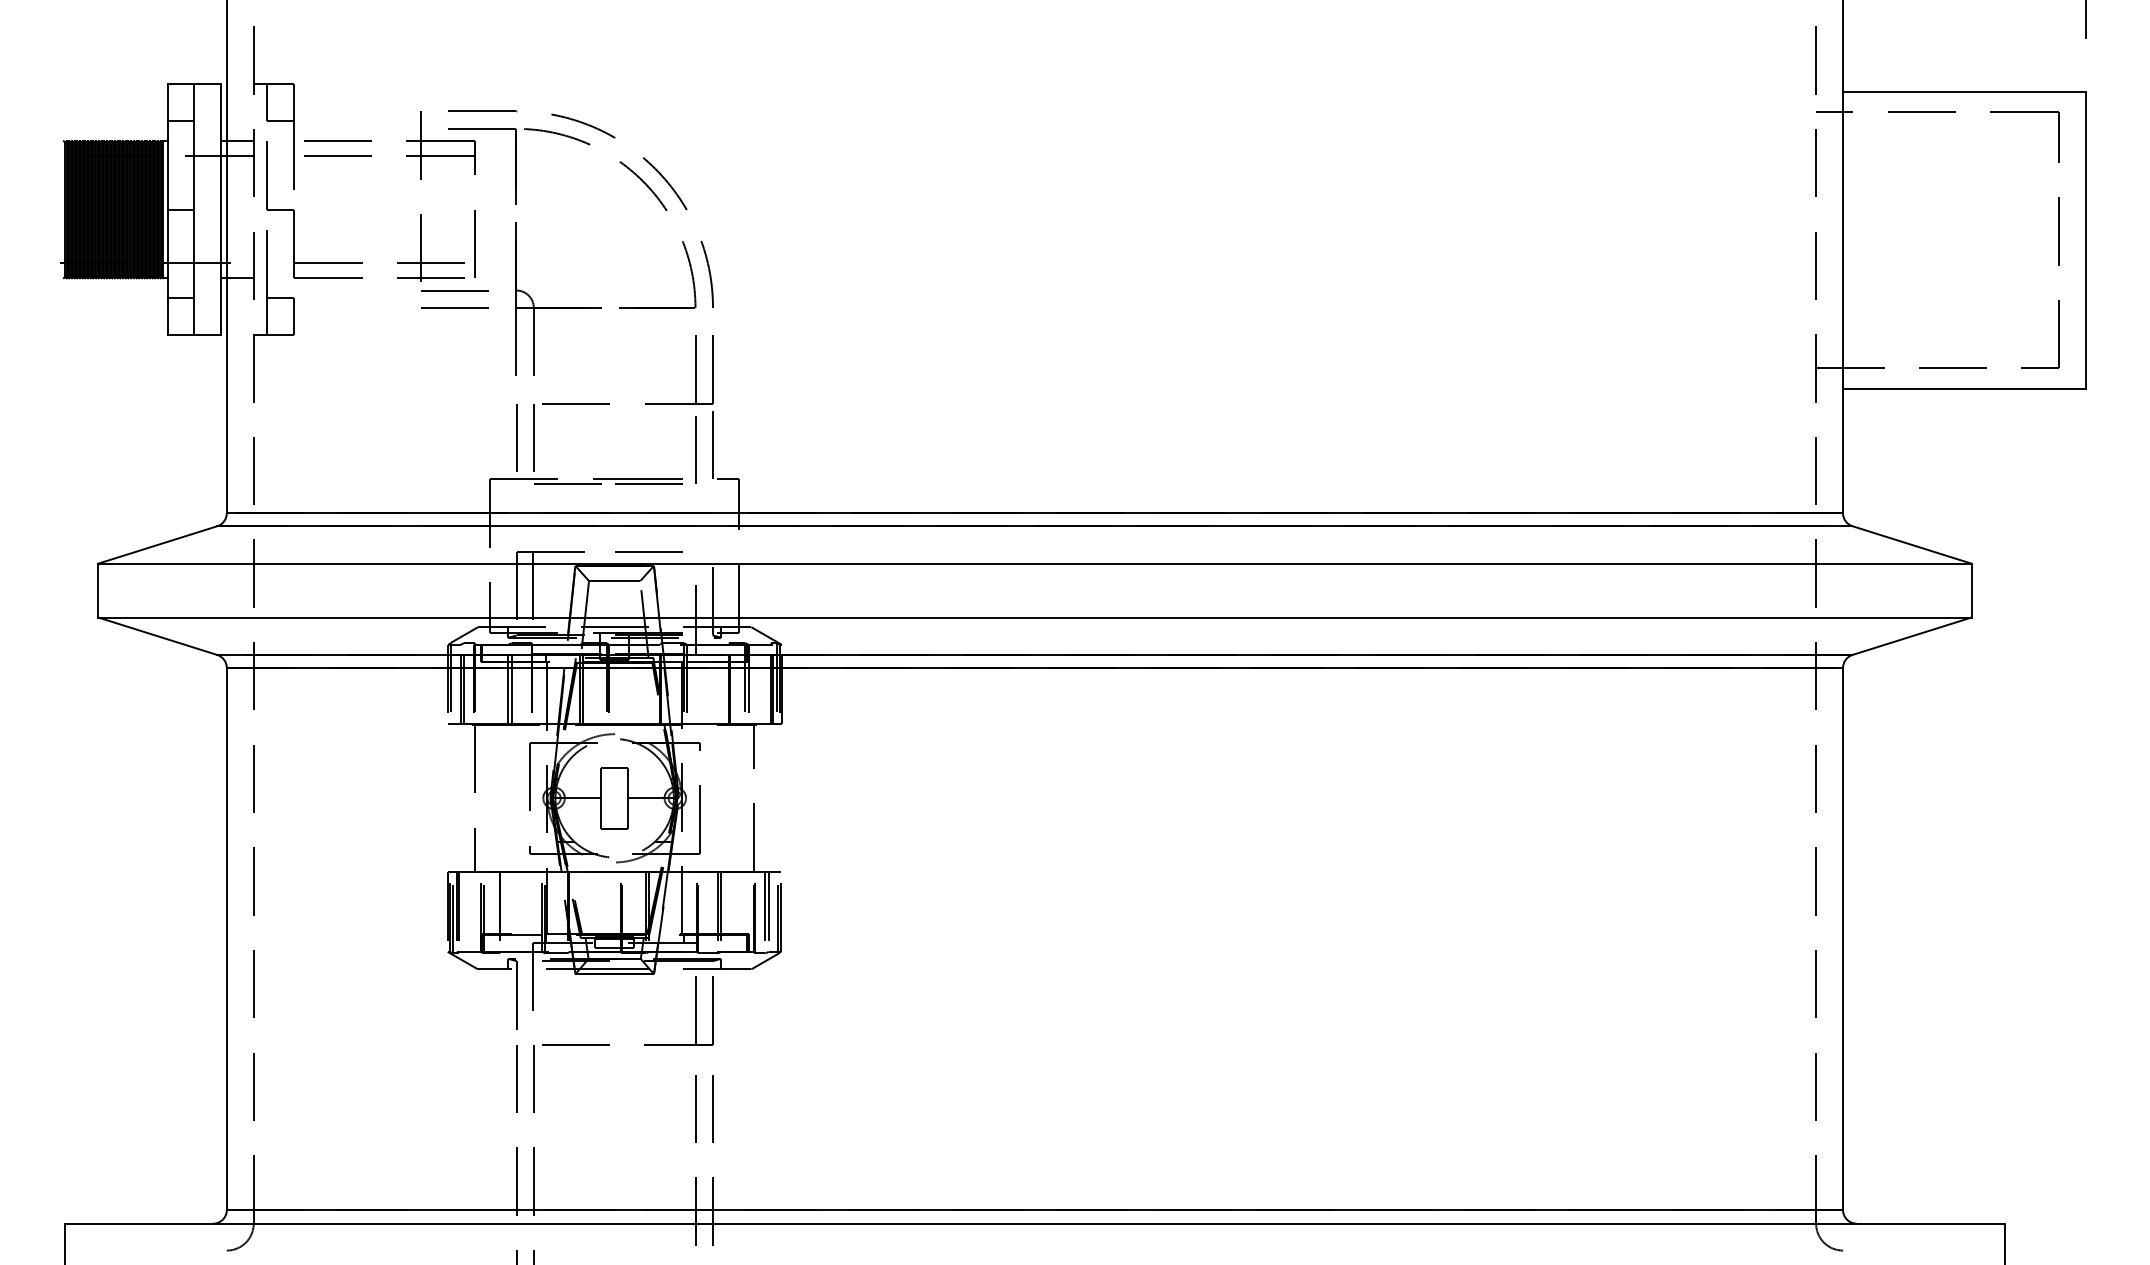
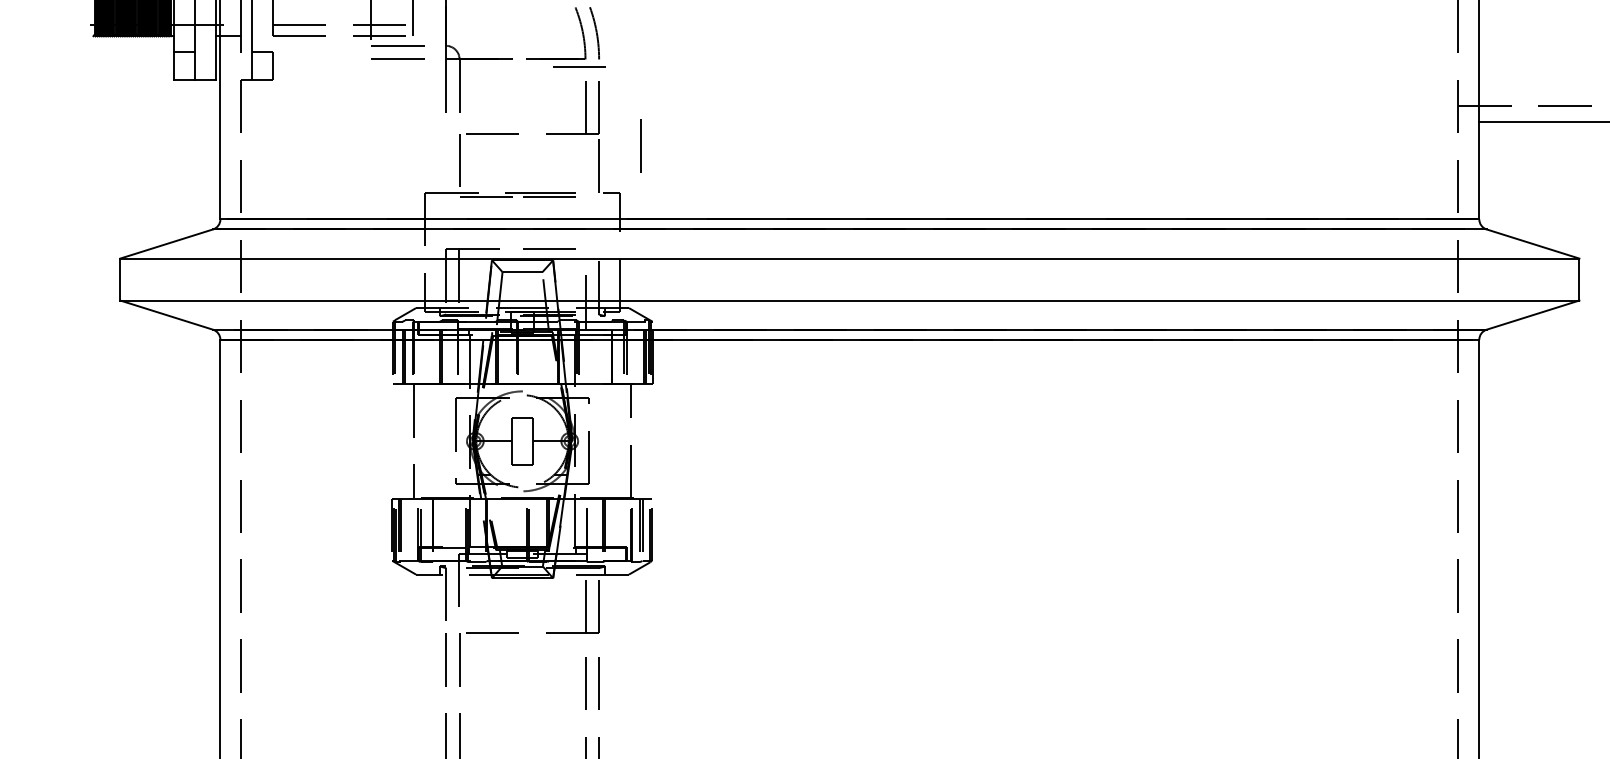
line: (687, 317) -> (579, 66), added
line: (516, 441) -> (446, 163), removed
line: (695, 449) -> (640, 145), moved

